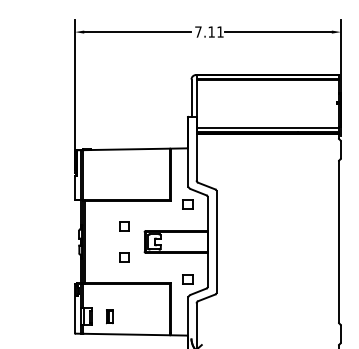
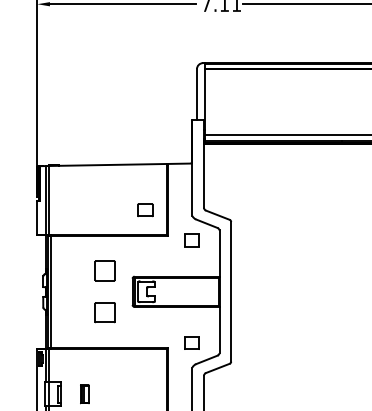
part: (153, 182) -> (144, 210), added
part: (124, 226) -> (105, 270), size x1.6
part: (124, 257) -> (105, 313), size x1.6

